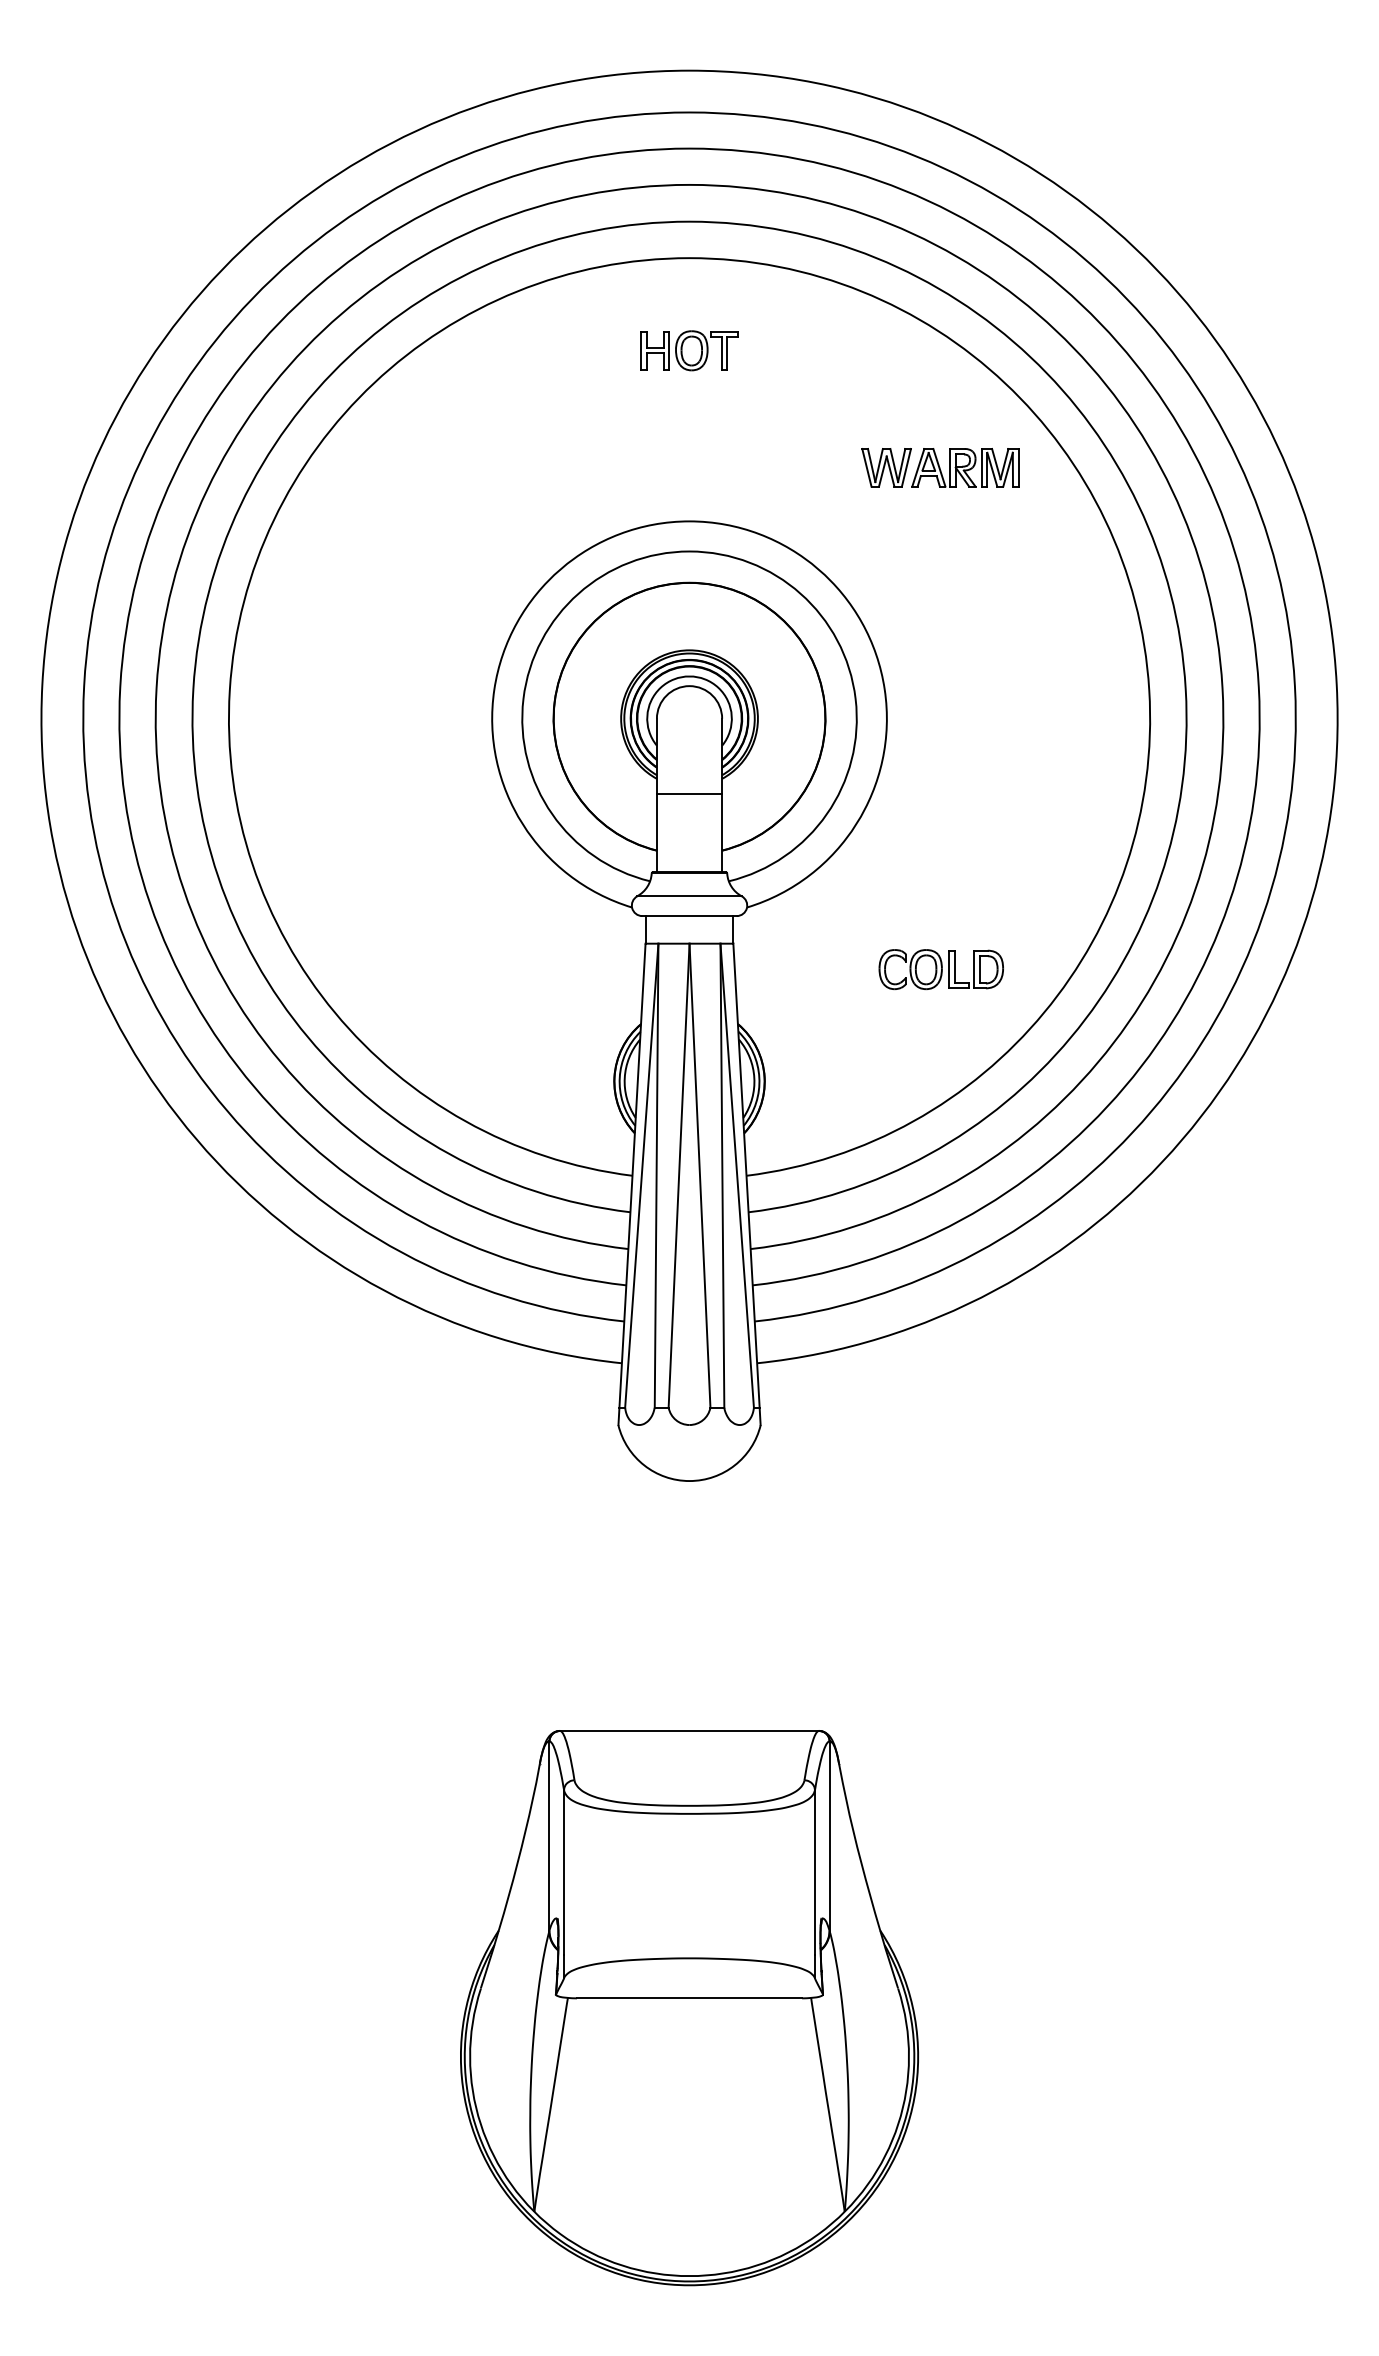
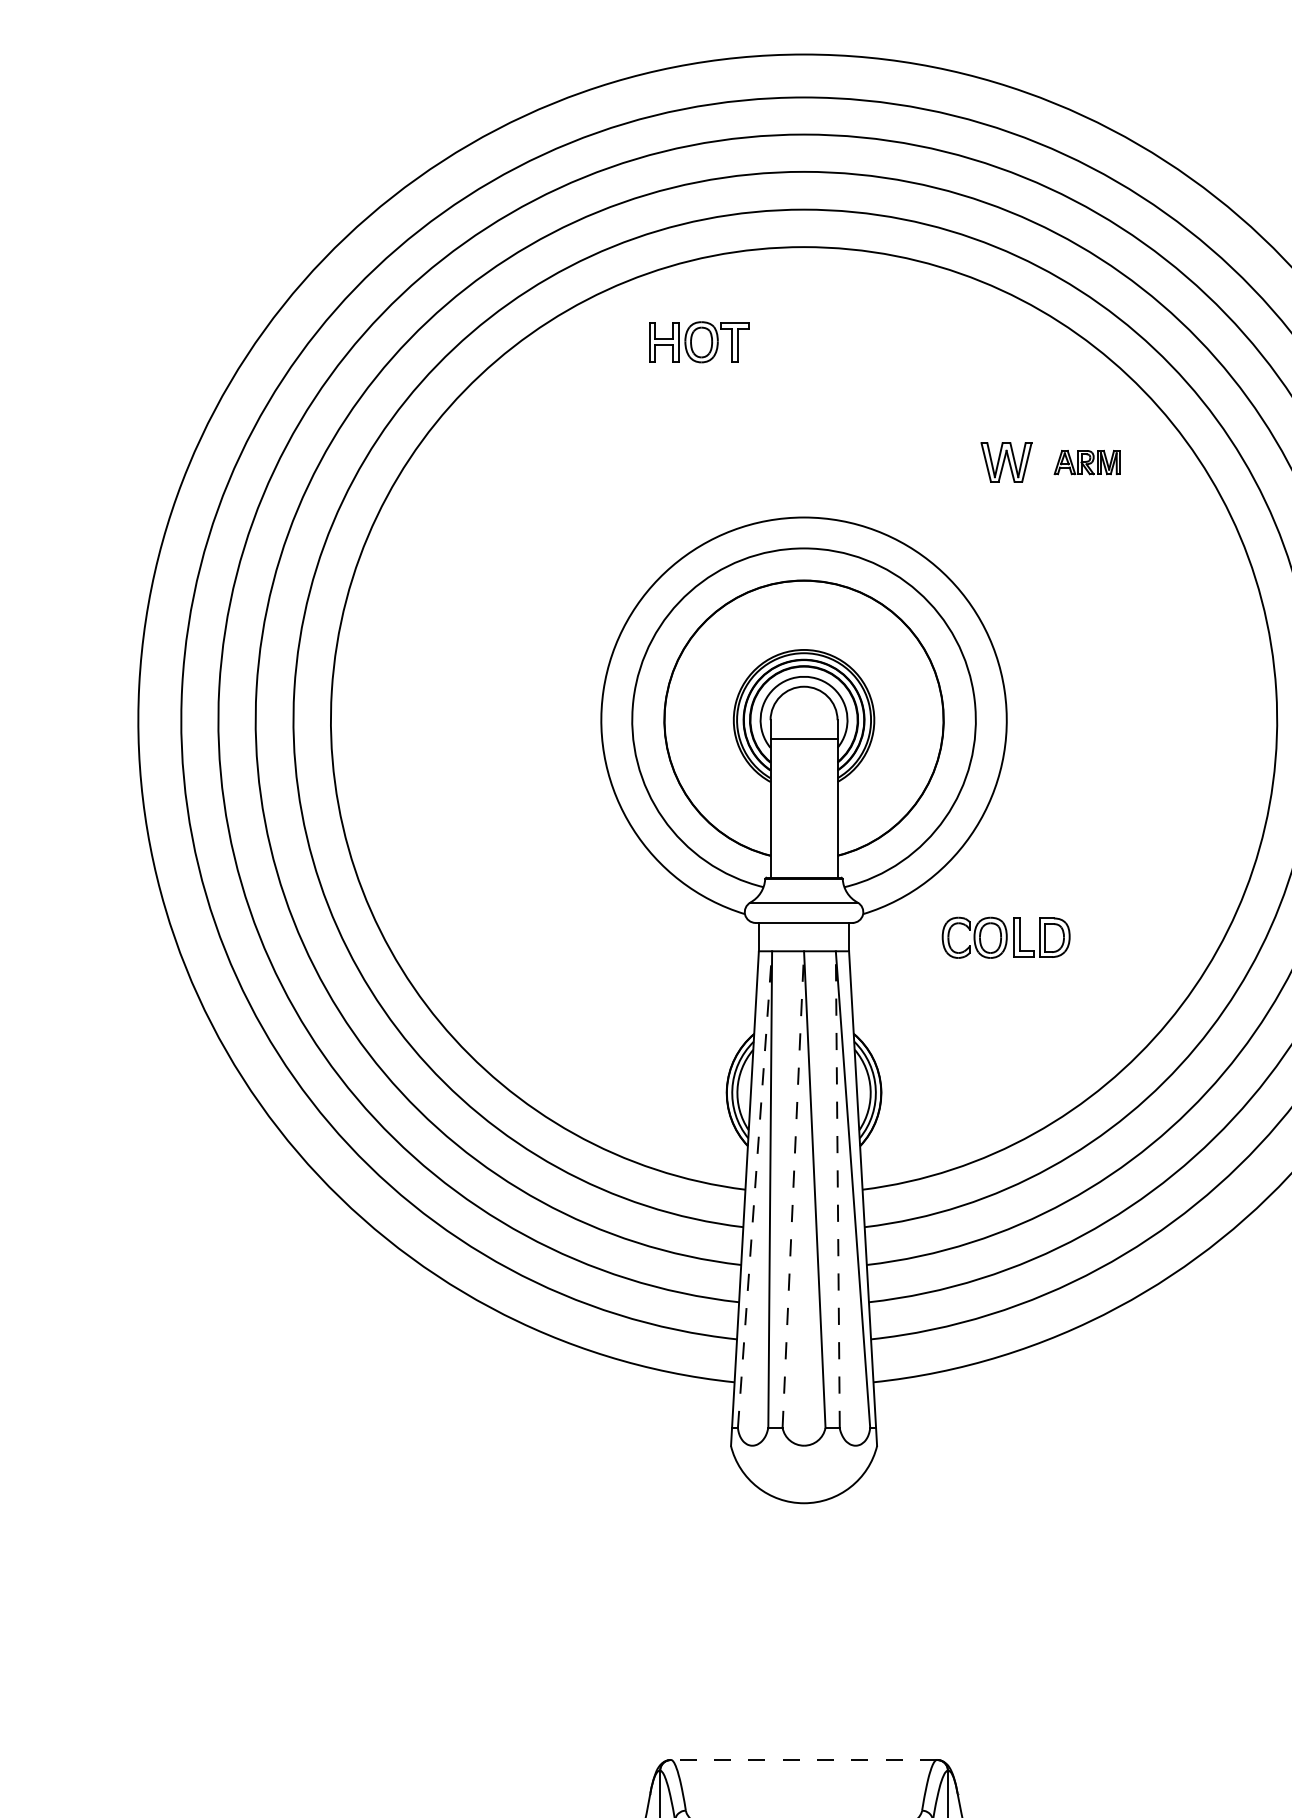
part: (689, 350) -> (699, 341), moved
part: (965, 467) -> (1087, 462), size x0.6
line: (689, 794) -> (804, 739), moved
part: (940, 969) -> (1005, 937), moved
line: (641, 1175) -> (754, 1189), solid -> dashed
line: (679, 1175) -> (793, 1189), solid -> dashed
line: (722, 1175) -> (837, 1189), solid -> dashed
line: (689, 1730) -> (804, 1759), solid -> dashed

